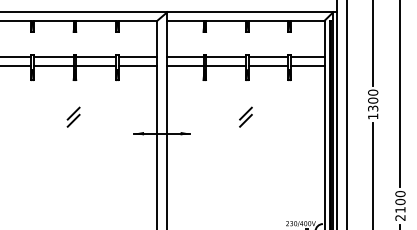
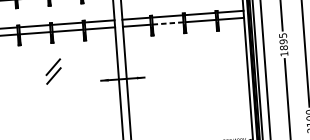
line: (226, 66) -> (168, 23), solid -> dashed
text: (373, 100) -> (283, 41), 1300 -> 1895
part: (73, 116) -> (53, 70), size x1.6
part: (245, 116) -> (185, 61), removed

